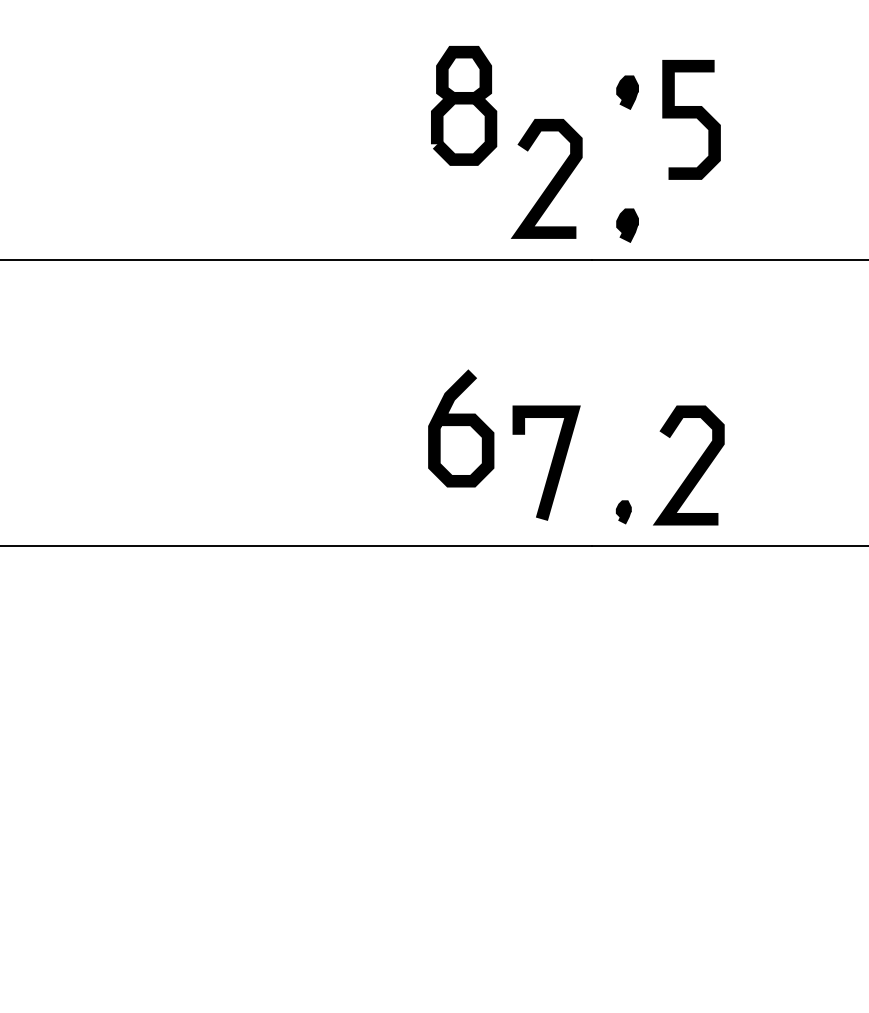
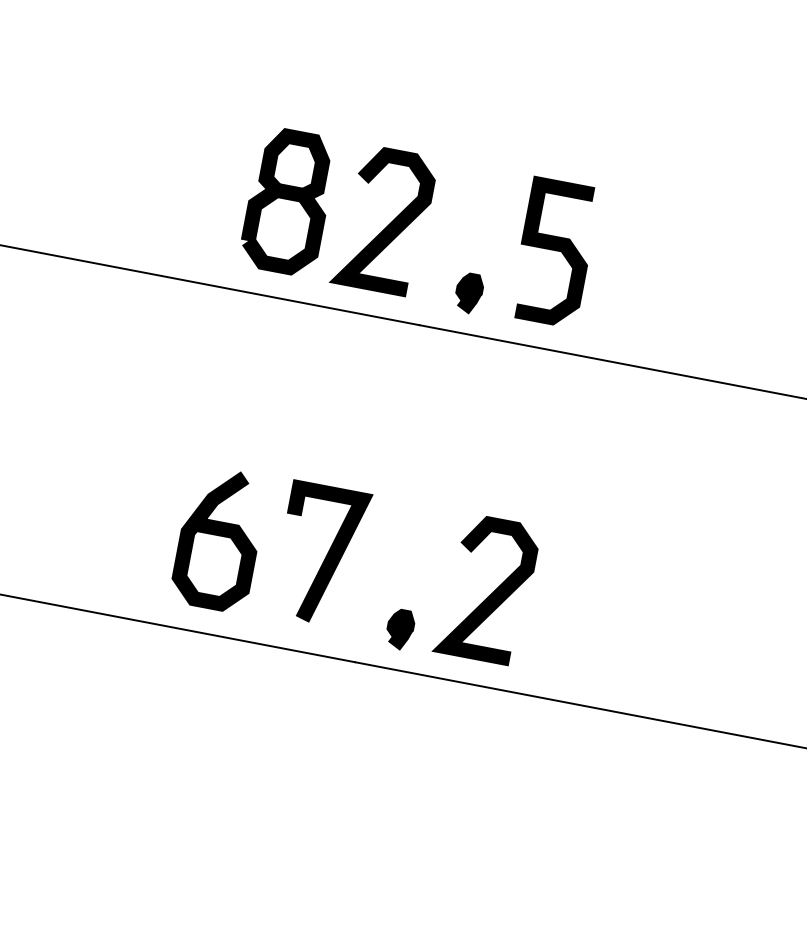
part: (627, 92) -> (498, 136), removed
part: (464, 105) -> (289, 201), moved
curve: (691, 118) -> (555, 251), moved
curve: (461, 425) -> (220, 535), moved
part: (623, 512) -> (399, 629), size x1.43

